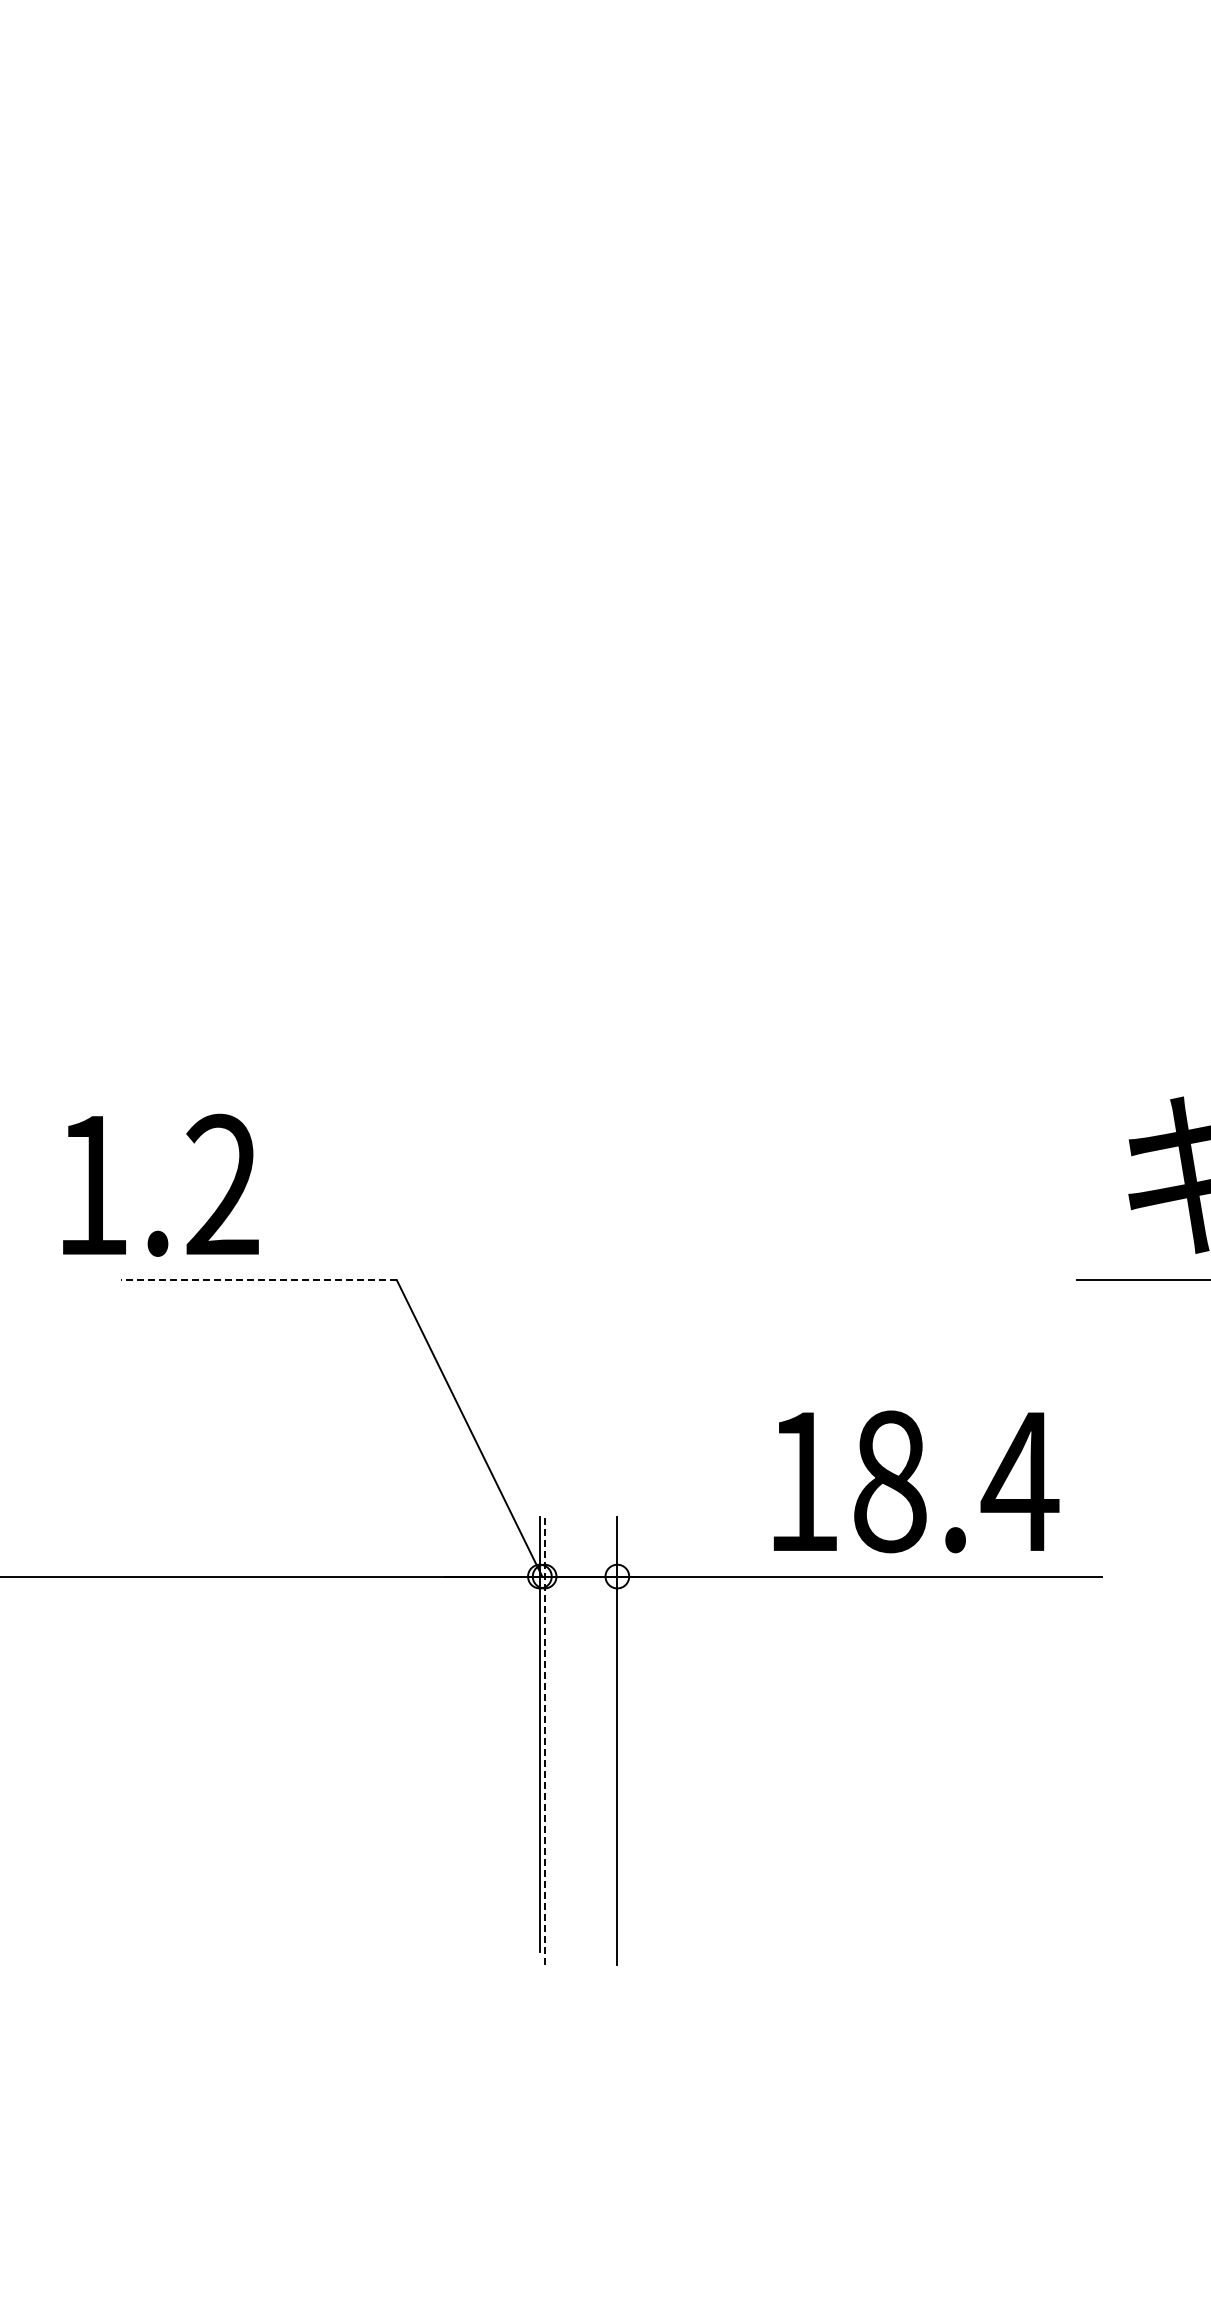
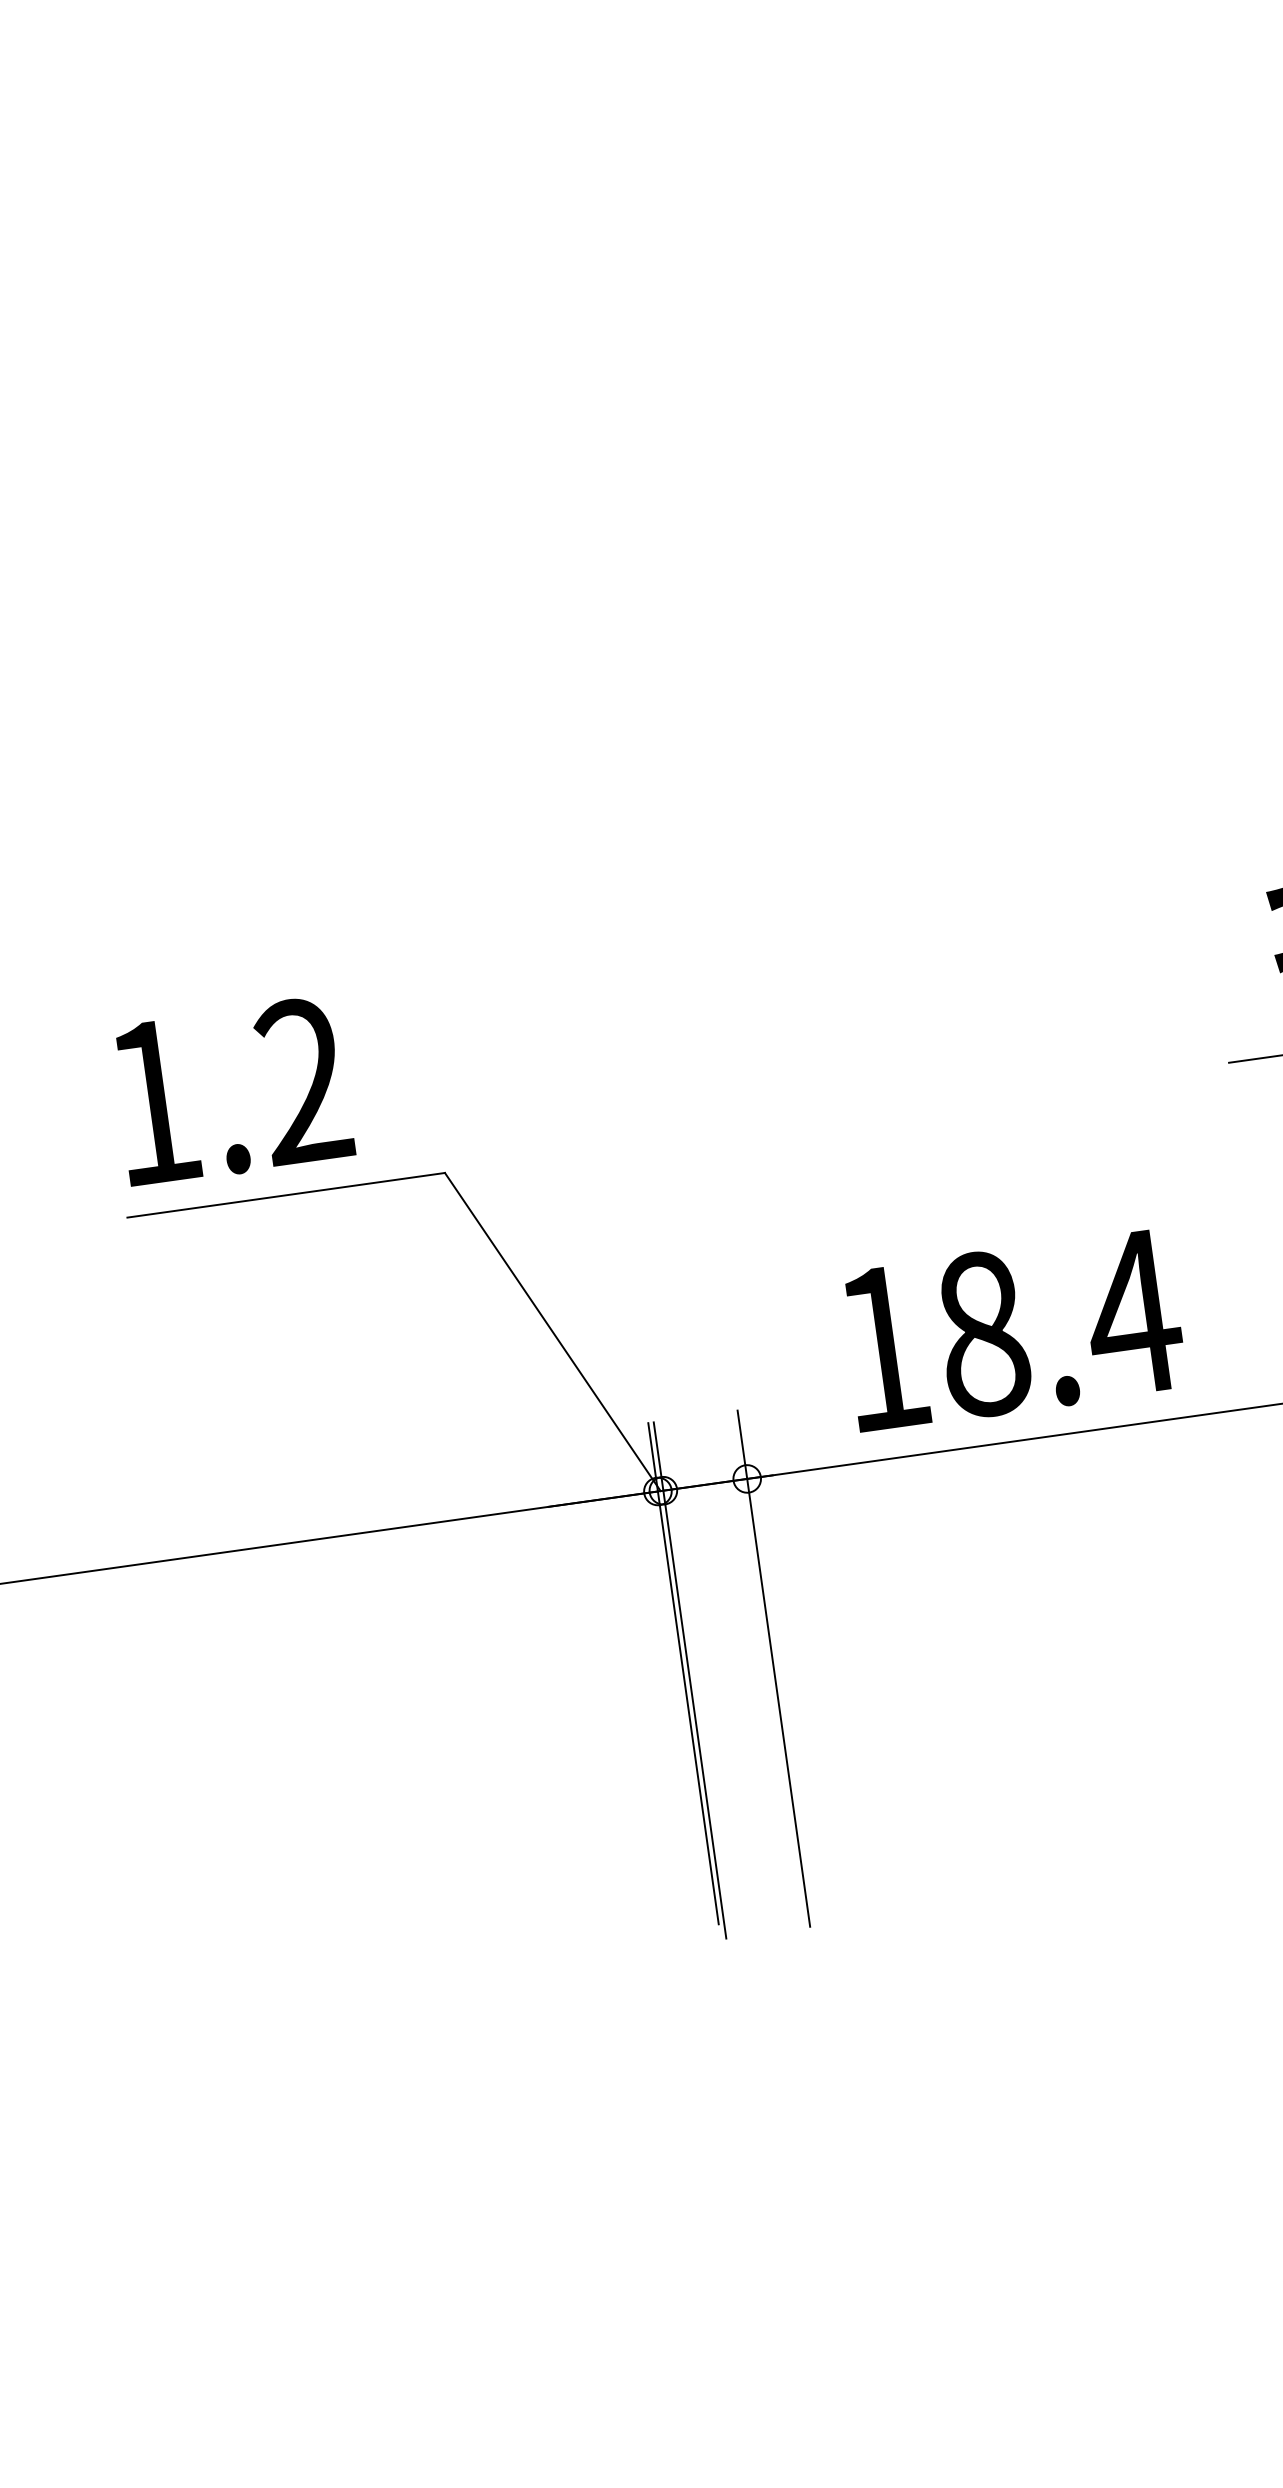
text: (160, 1184) -> (231, 1090), moved
line: (259, 1280) -> (286, 1195), dashed -> solid
text: (916, 1481) -> (1013, 1329), moved
line: (544, 1741) -> (689, 1680), dashed -> solid

